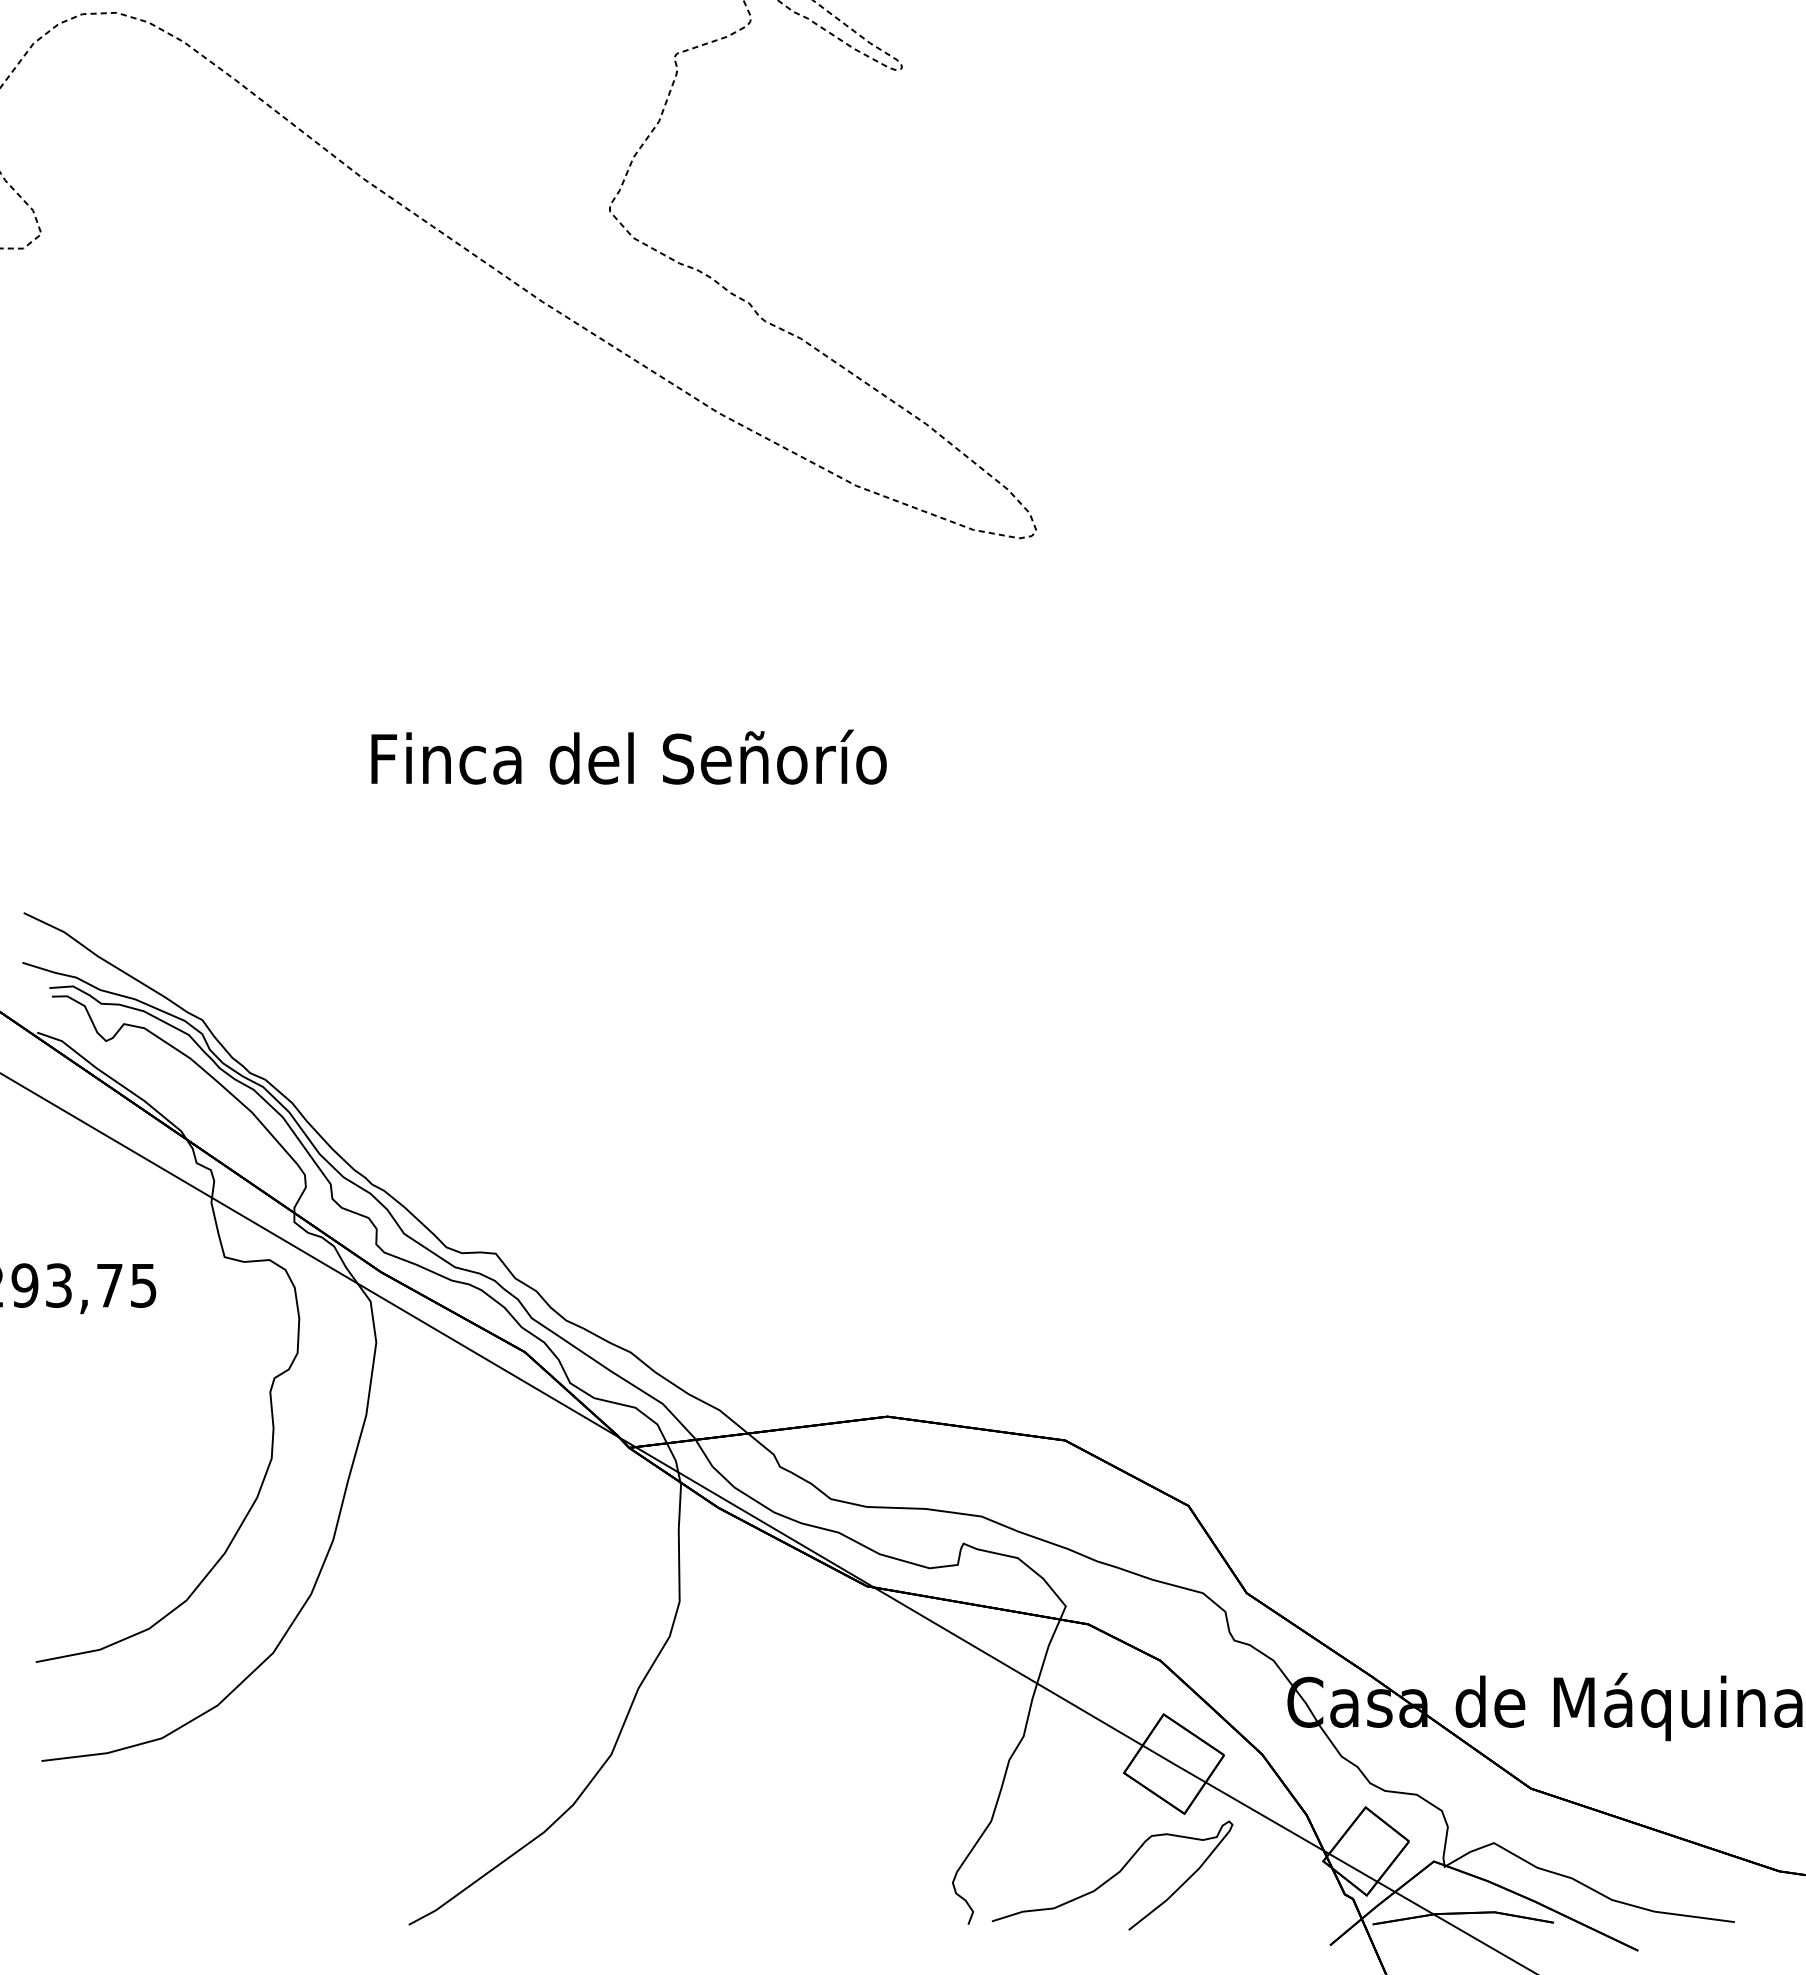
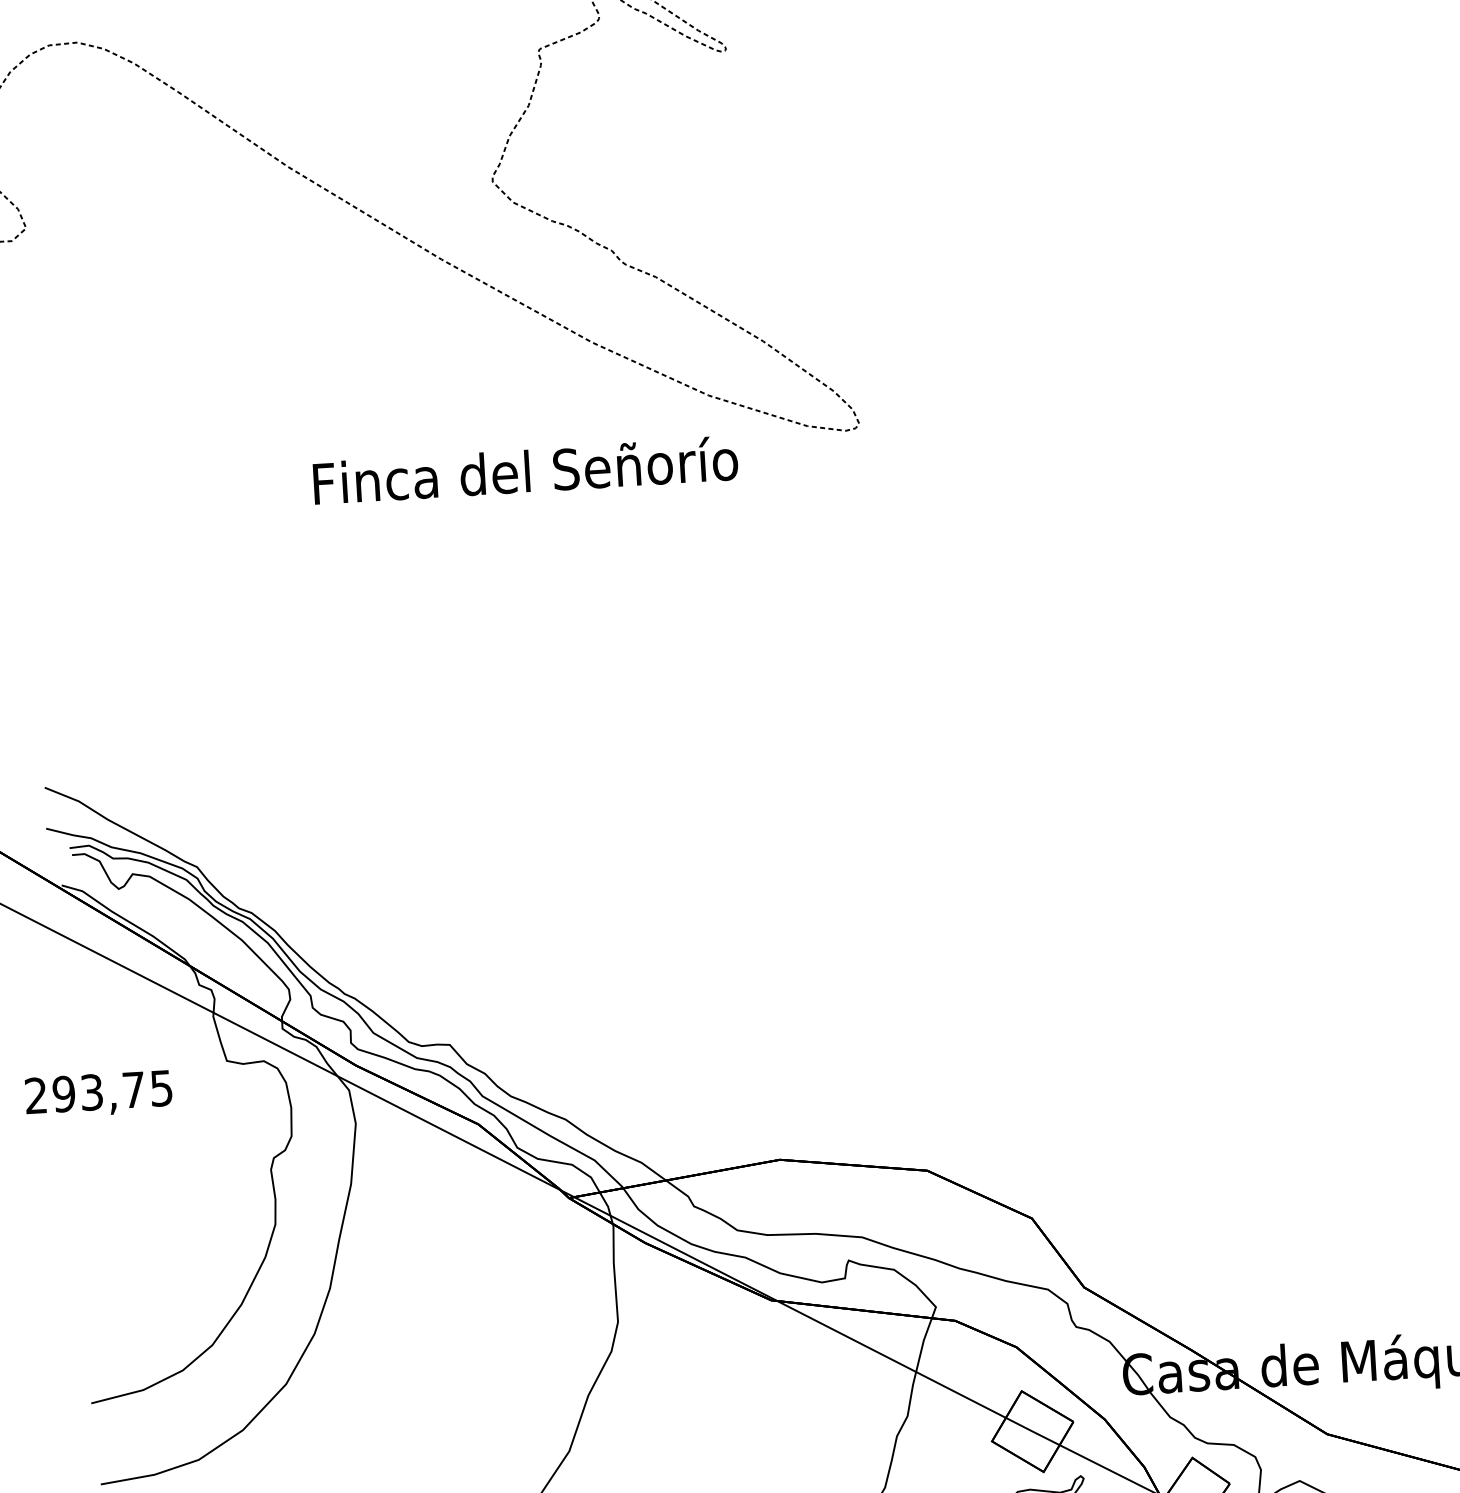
text: (628, 756) -> (525, 469), moved

